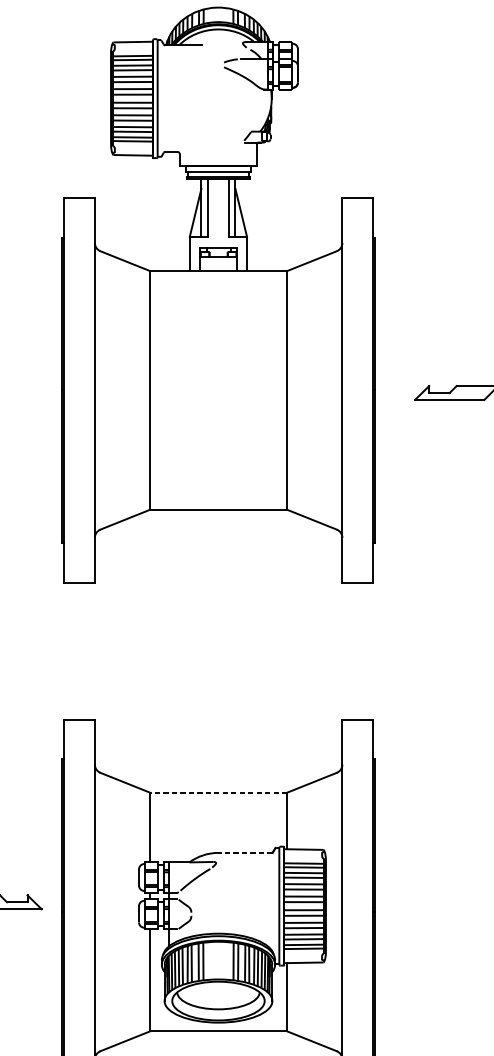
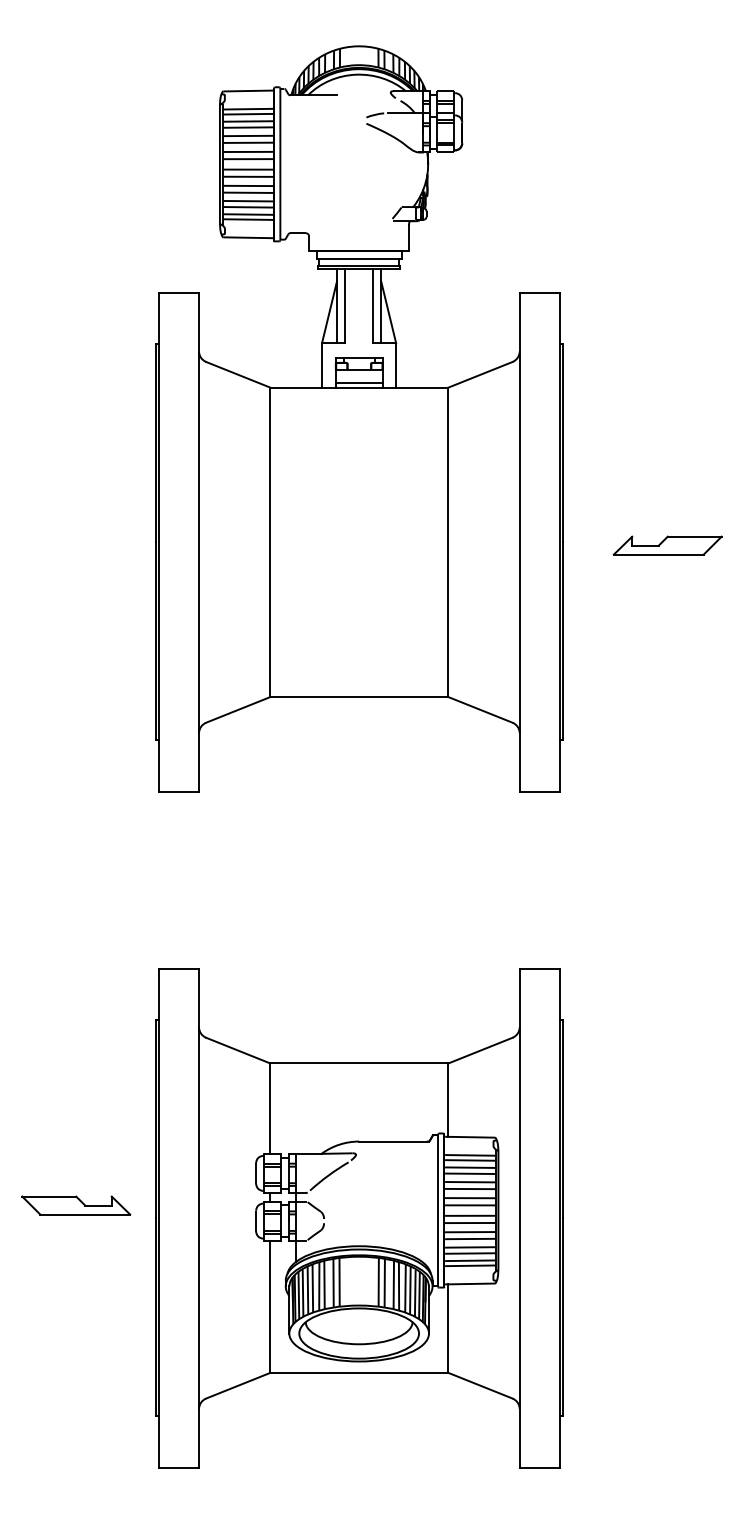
line: (217, 267) -> (358, 383), added
line: (217, 792) -> (358, 1063), dashed -> solid
line: (244, 852) -> (393, 1141), dashed -> solid

